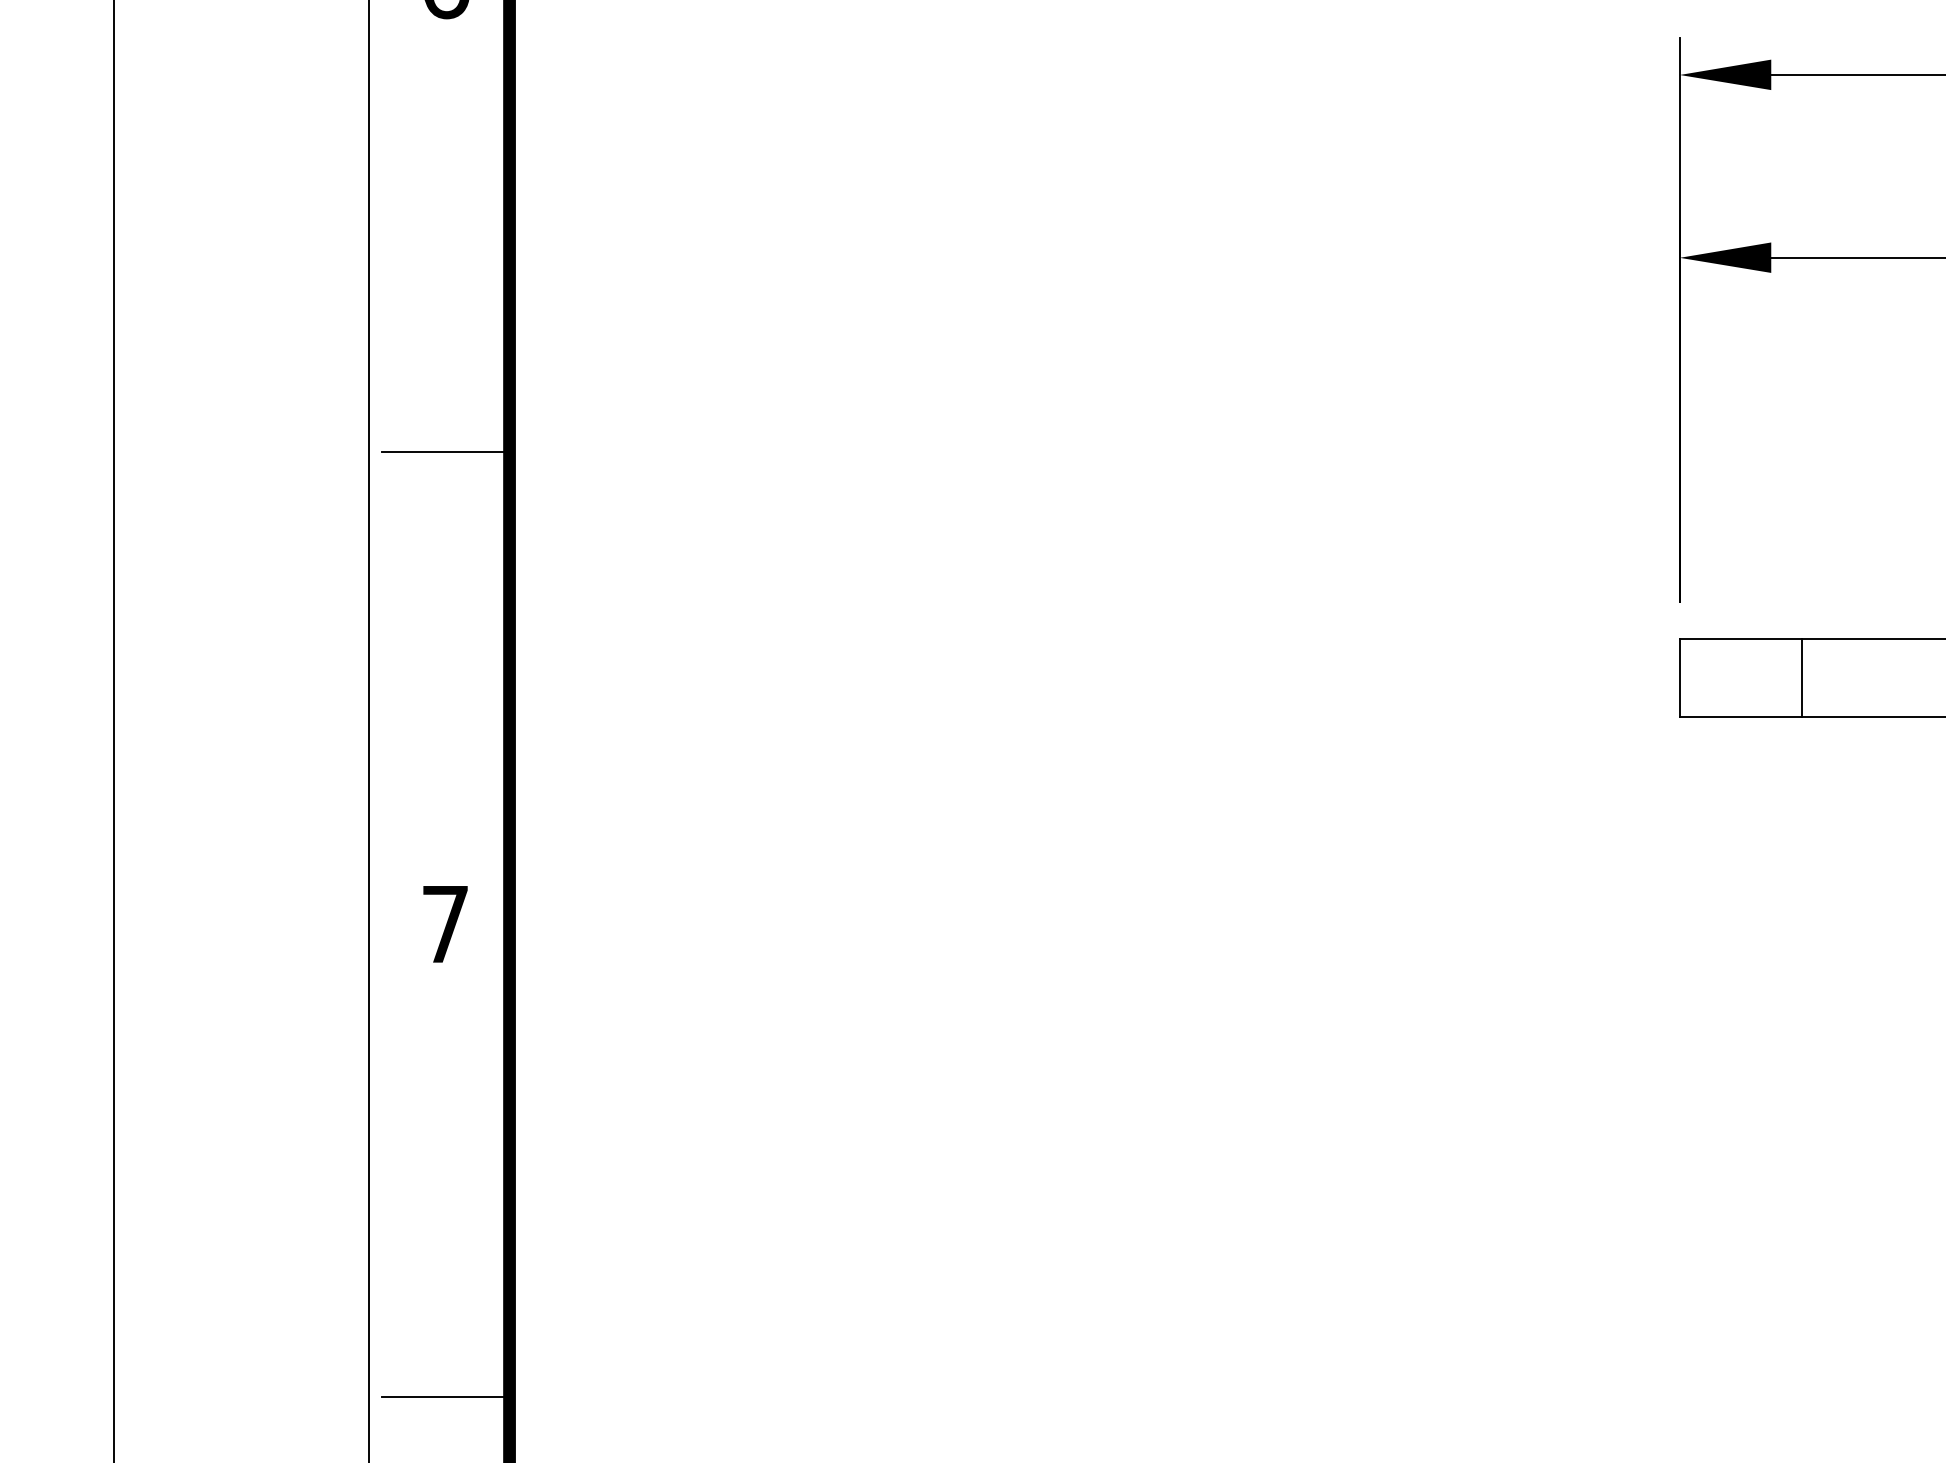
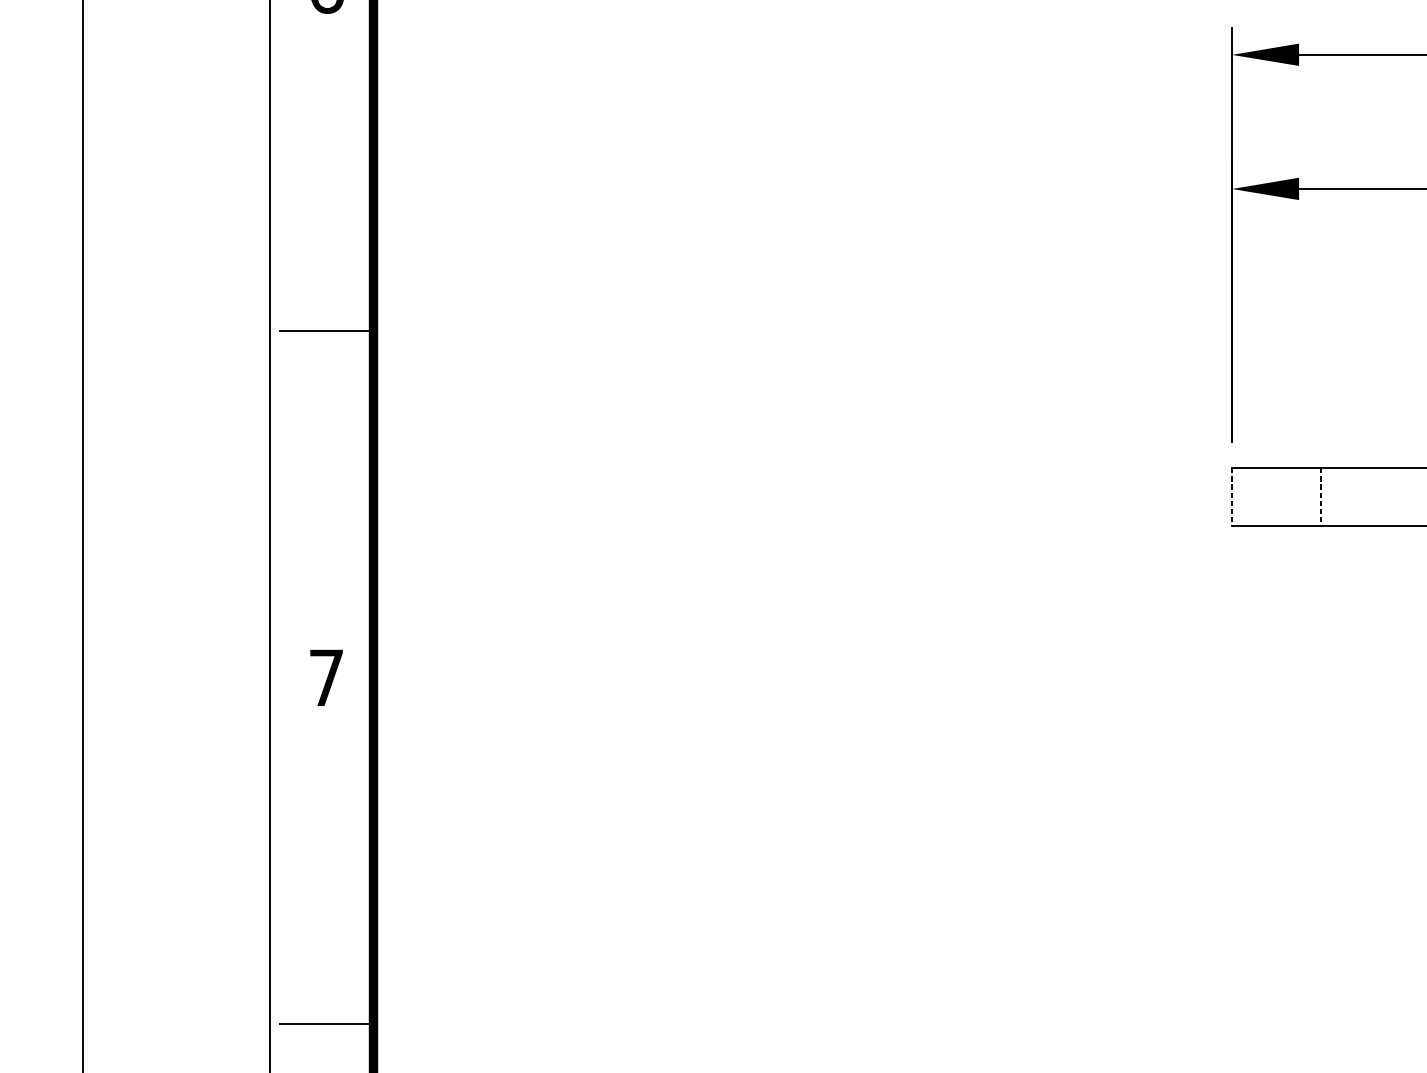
line: (1679, 678) -> (1231, 497), solid -> dashed
line: (1801, 678) -> (1321, 497), solid -> dashed

